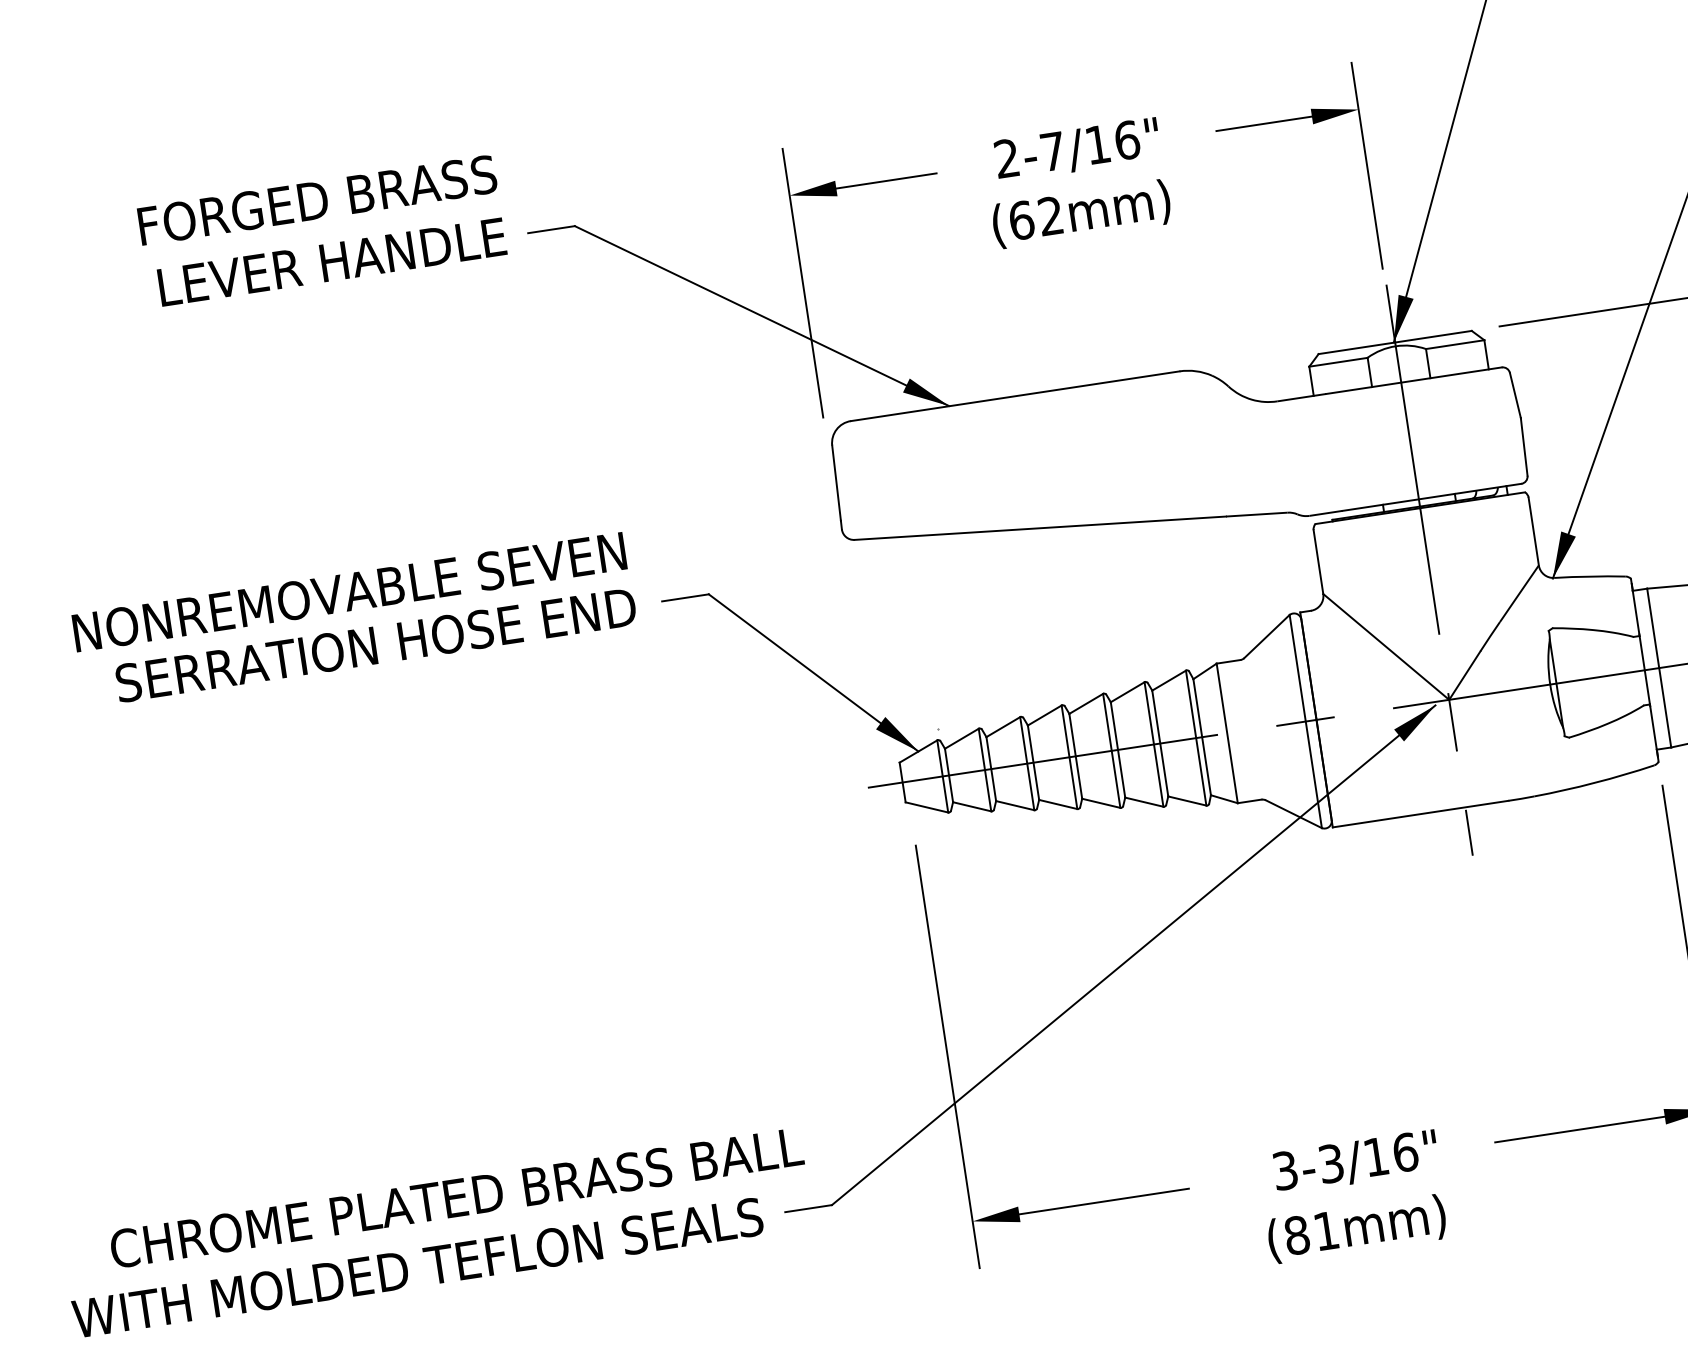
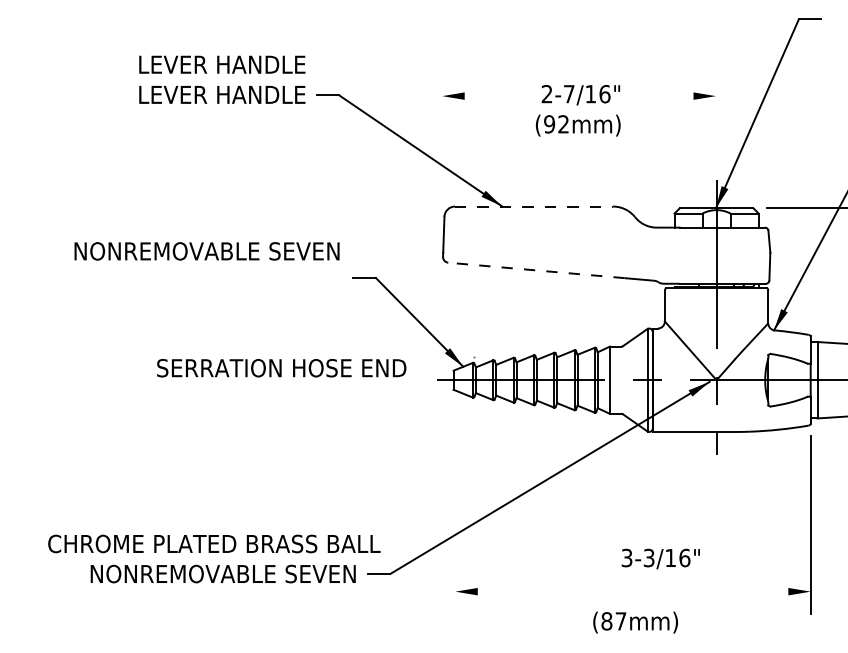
line: (1264, 124) -> (670, 96), removed
line: (1365, 164) -> (715, 122), removed
line: (885, 181) -> (488, 96), removed
text: (316, 199) -> (219, 64), FORGED BRASS -> LEVER HANDLE
text: (1021, 220) -> (549, 124), (62mm) -> (92mm)
line: (803, 281) -> (442, 137), removed
line: (1016, 395) -> (534, 206), solid -> dashed
line: (1040, 528) -> (536, 270), solid -> dashed
text: (375, 645) -> (281, 368), moved
line: (948, 1056) -> (455, 512), removed
line: (1579, 1129) -> (747, 591), removed
text: (1355, 1161) -> (660, 558), moved
line: (1103, 1201) -> (518, 591), removed
text: (1325, 1231) -> (620, 621), (81mm) -> (87mm)
text: (416, 1266) -> (190, 573), WITH MOLDED TEFLON SEALS -> NONREMOVABLE SEVEN

